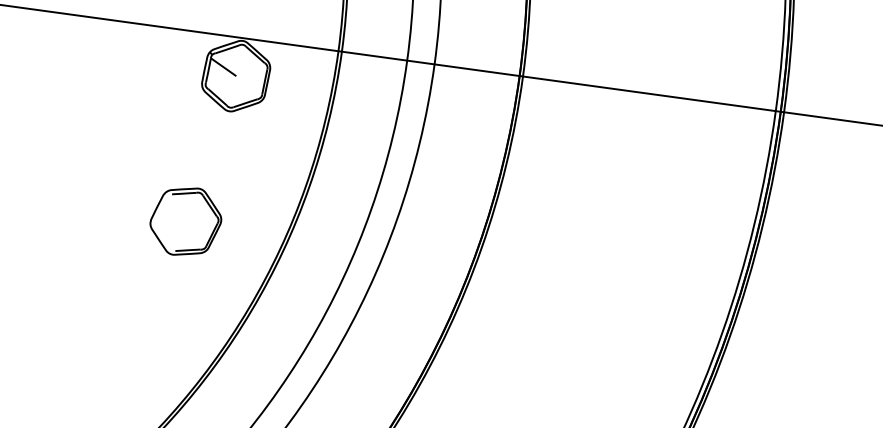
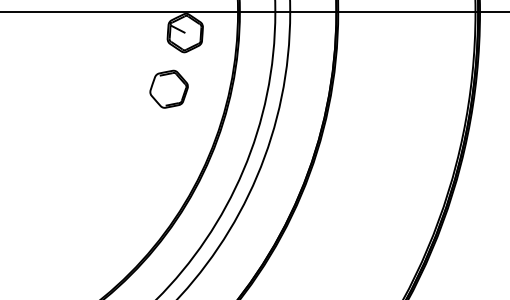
part: (184, 220) -> (168, 88), moved

